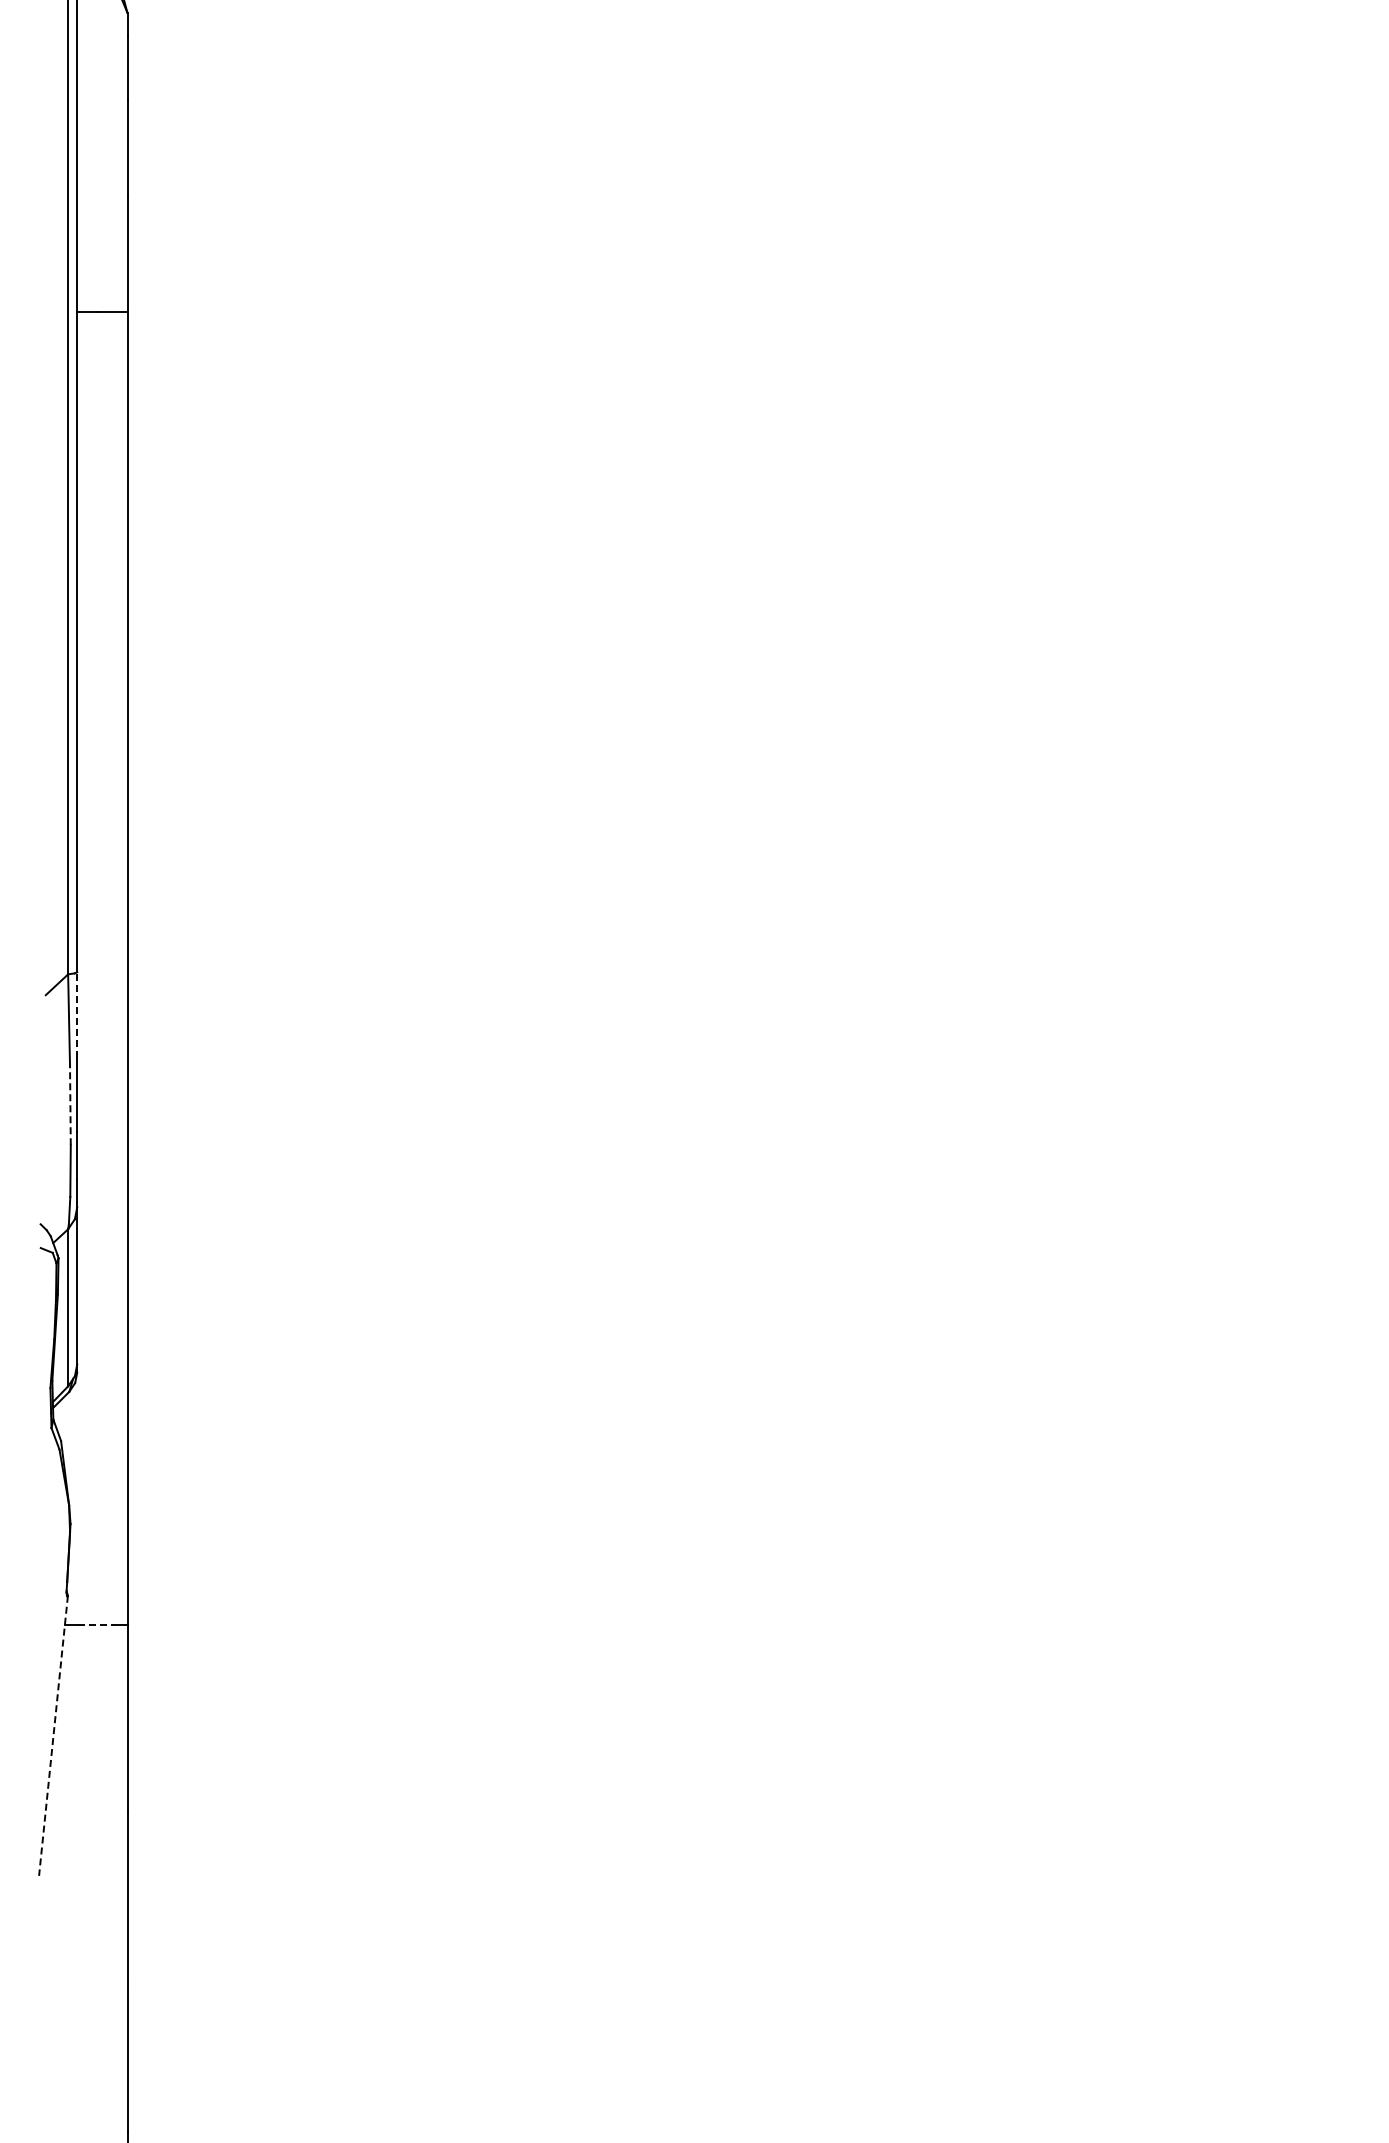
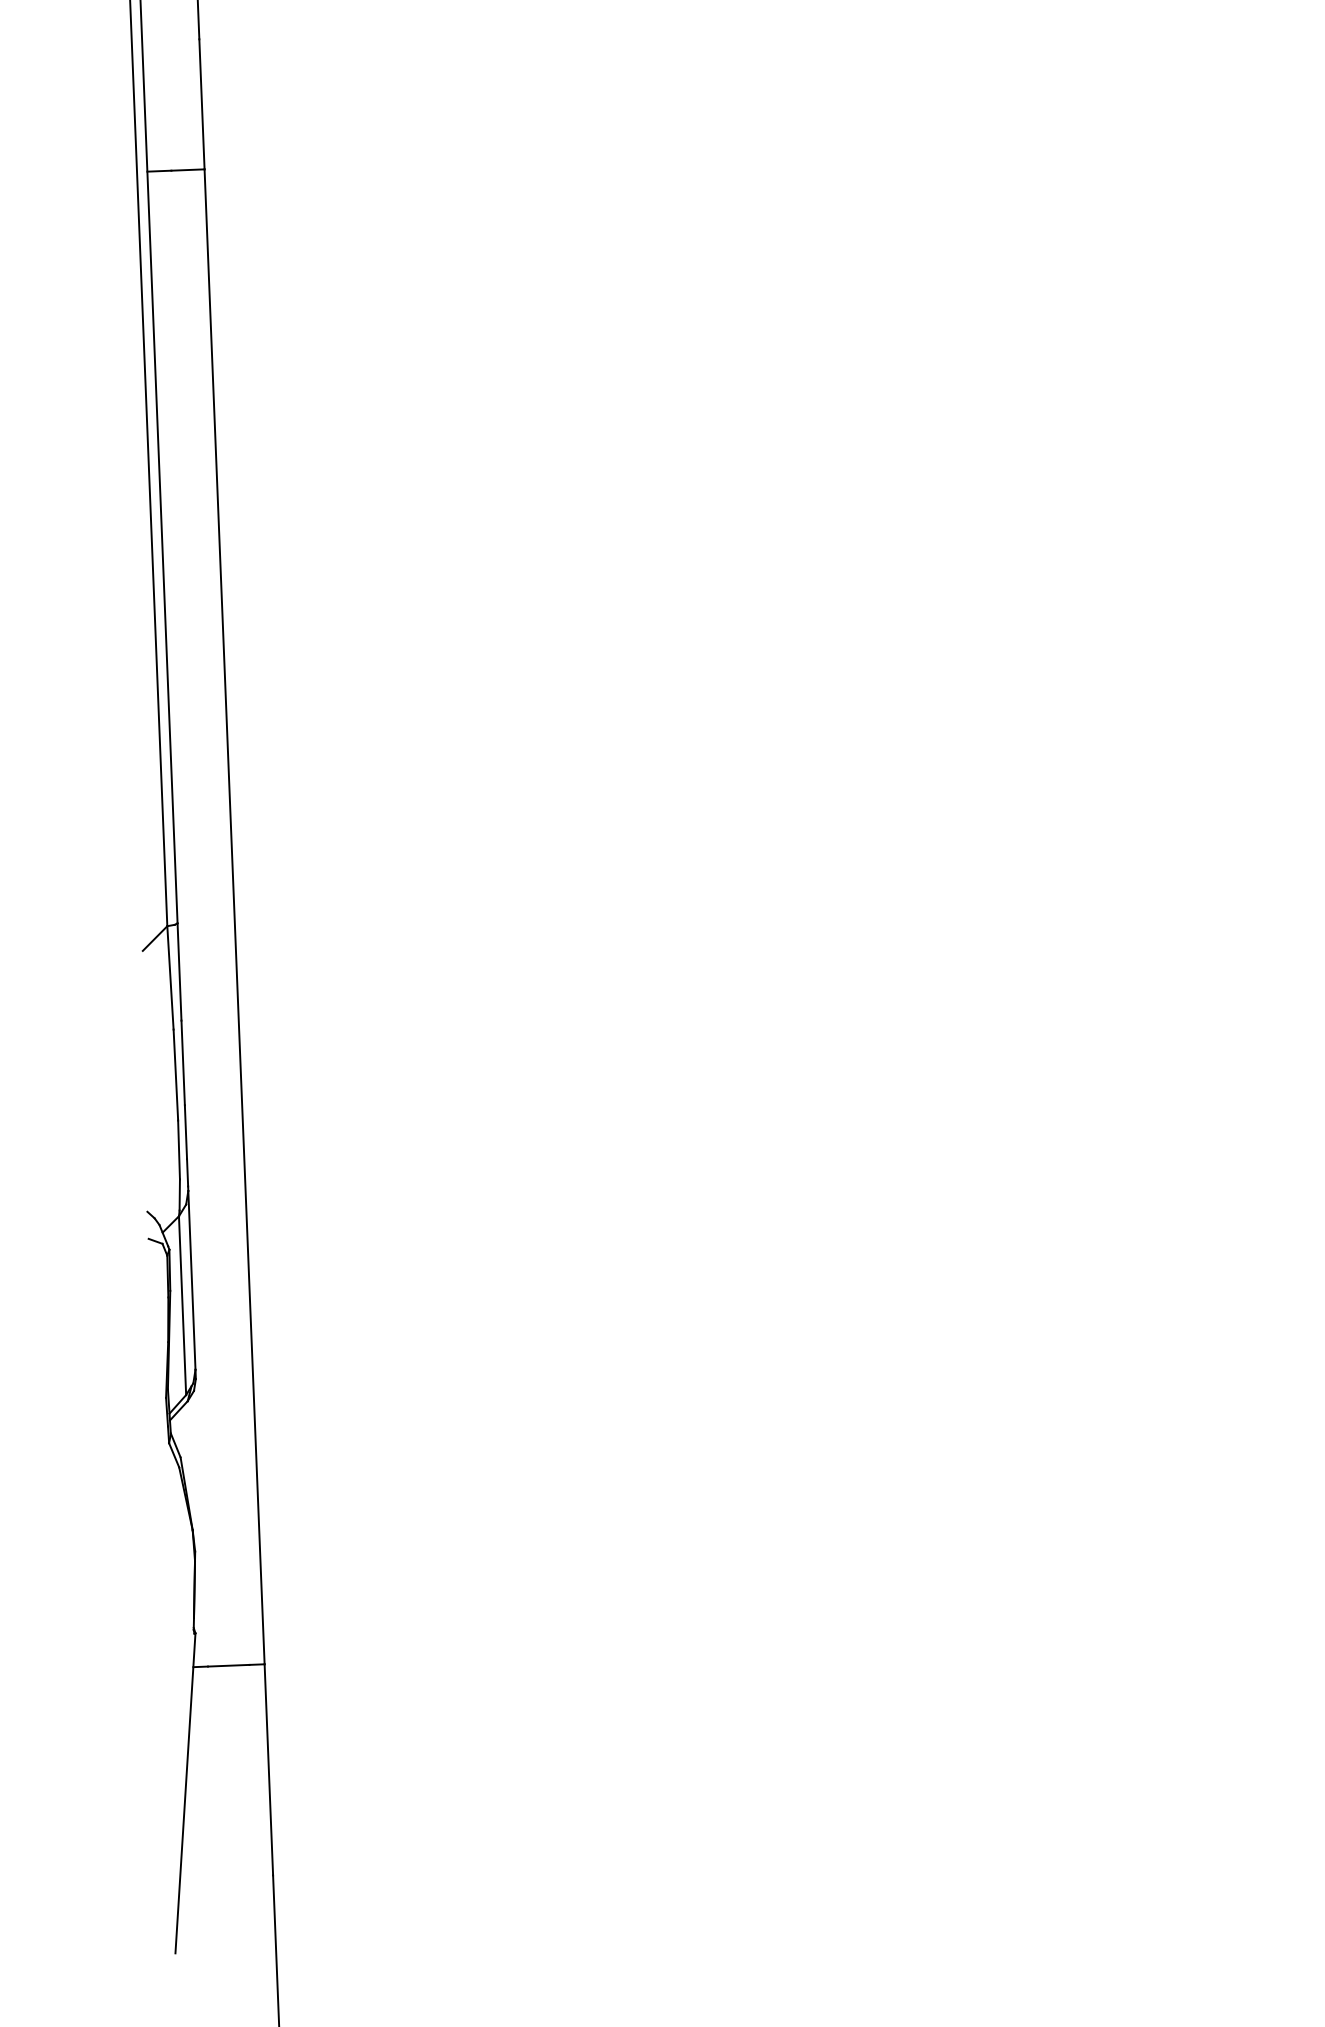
line: (77, 1014) -> (179, 971), dashed -> solid
line: (70, 1105) -> (175, 1075), dashed -> solid
line: (96, 1625) -> (229, 1665), dashed -> solid
line: (53, 1735) -> (185, 1792), dashed -> solid

